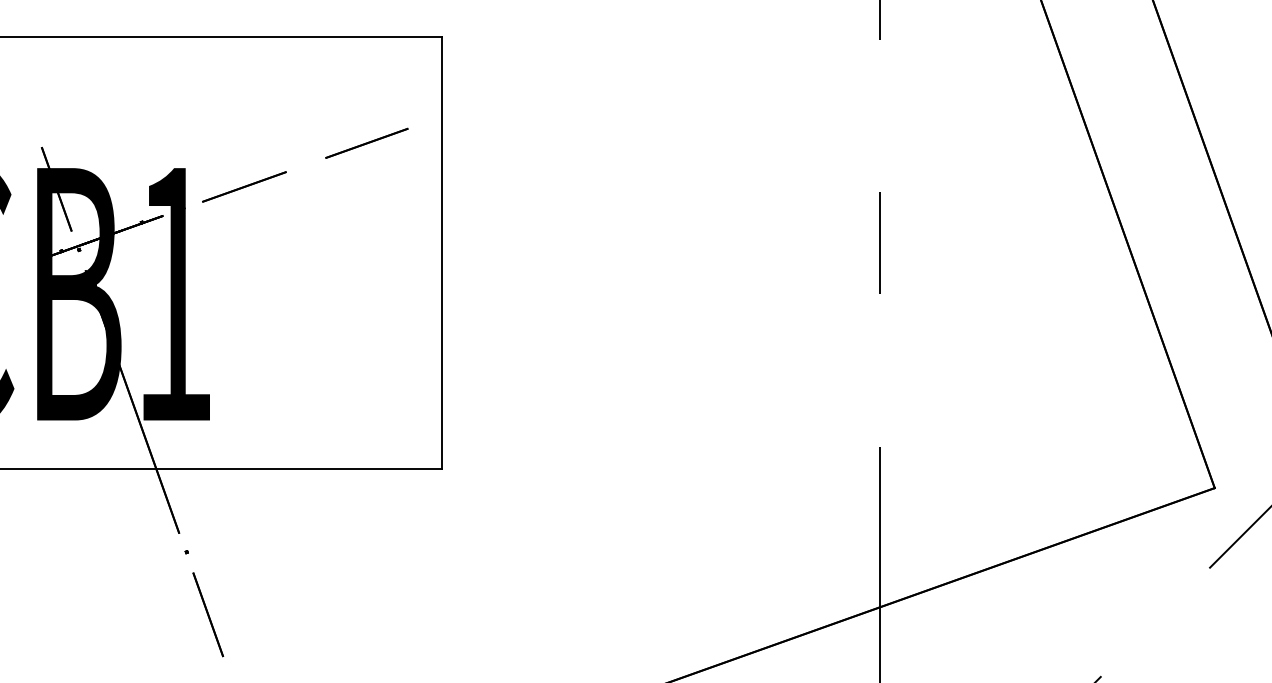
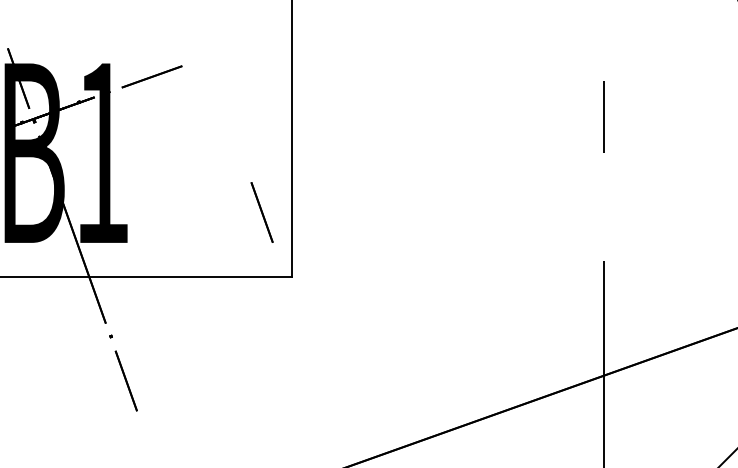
line: (366, 142) -> (238, 45), removed
line: (399, 377) -> (262, 212), added

